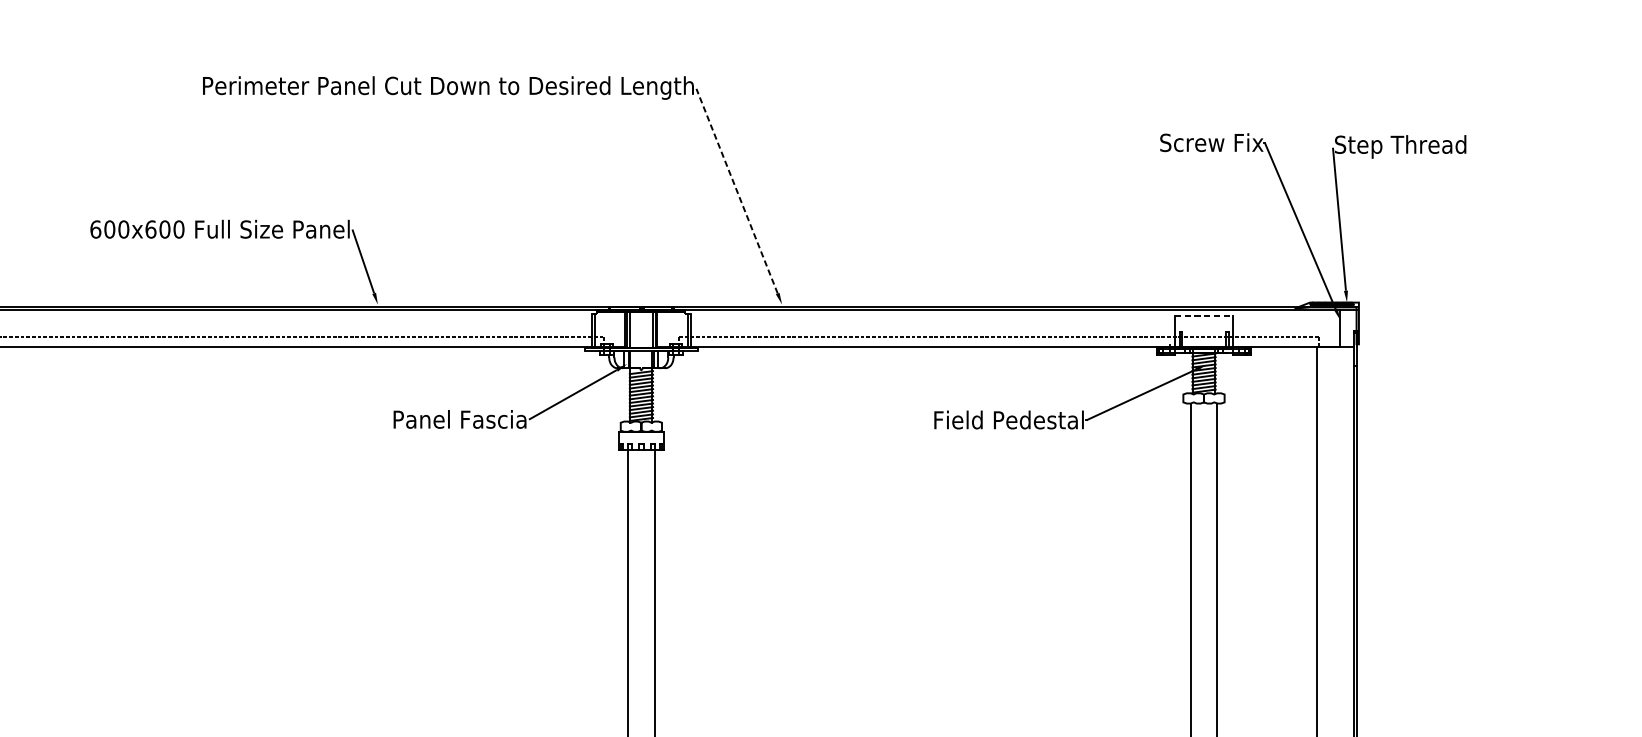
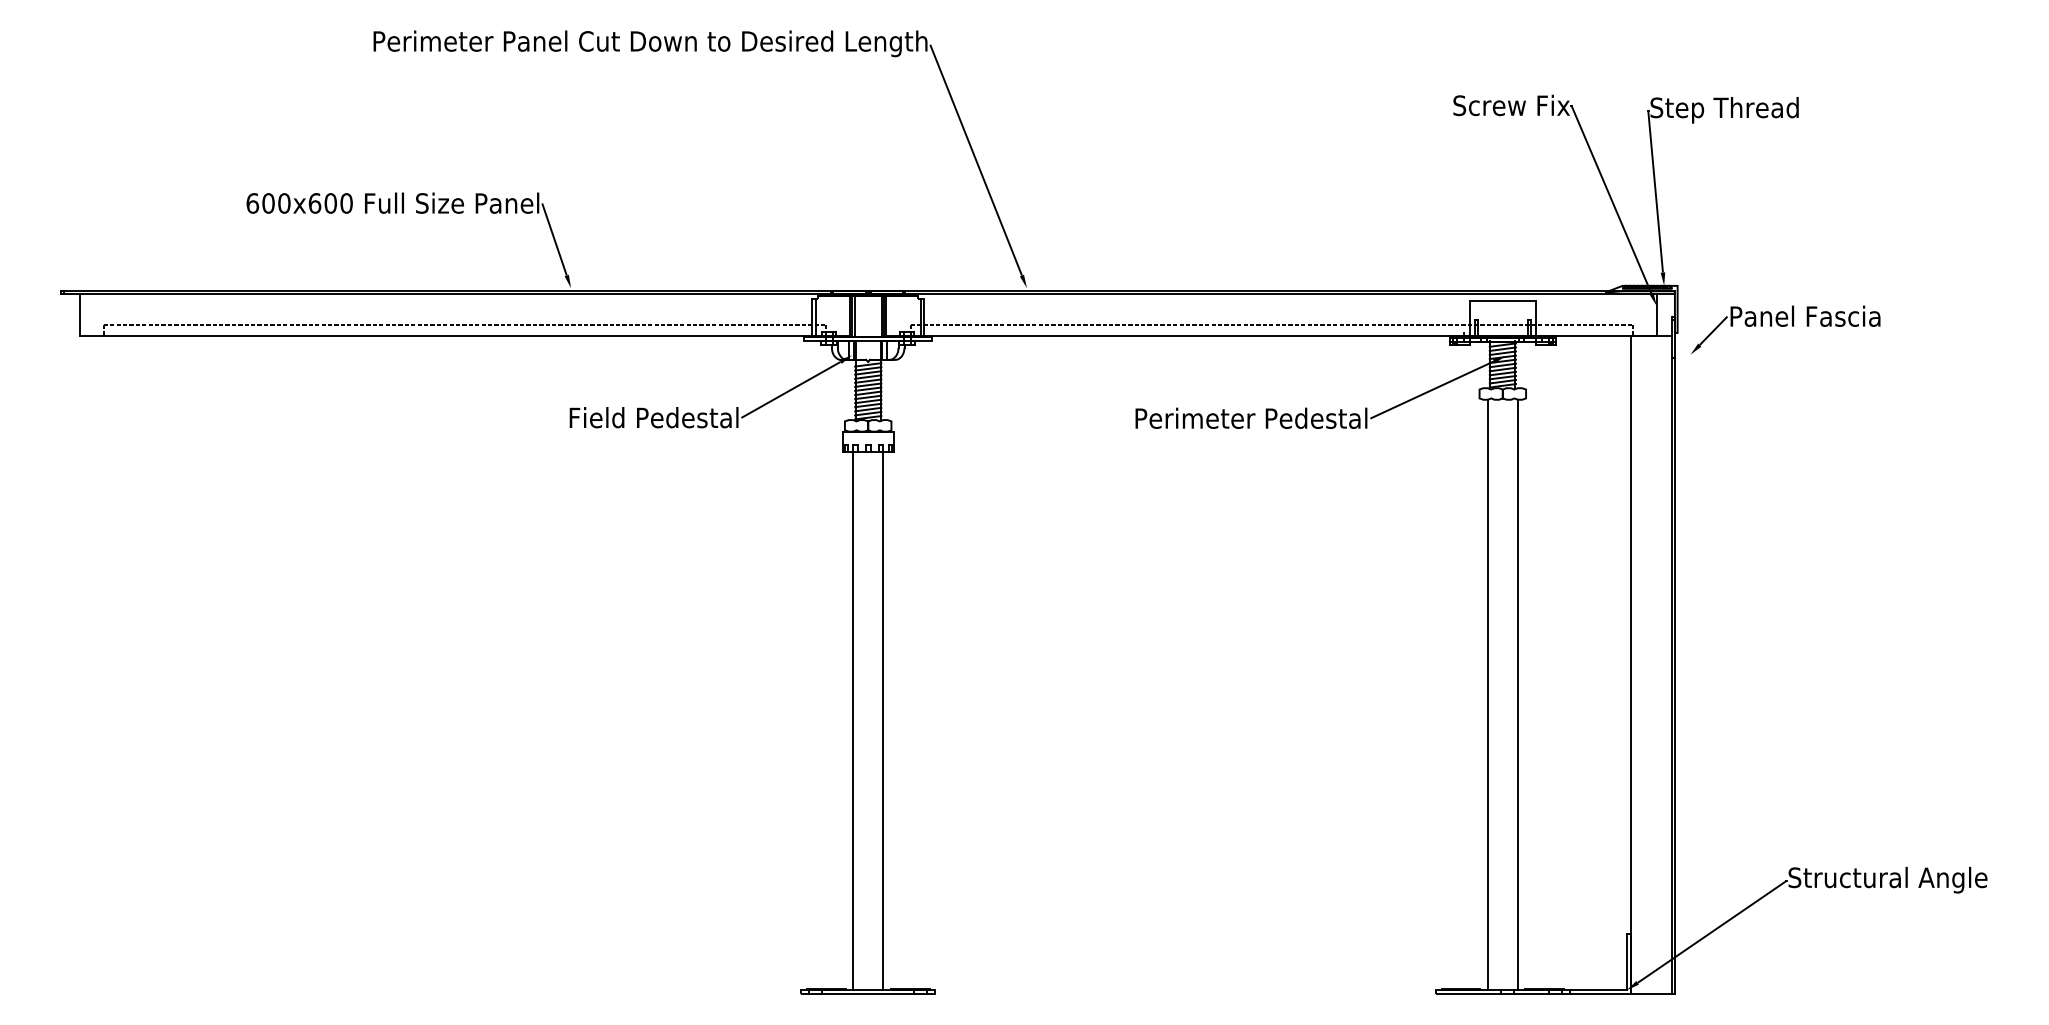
line: (736, 190) -> (975, 159), dashed -> solid
line: (1203, 315) -> (1502, 300), dashed -> solid
part: (1454, 341) -> (1785, 329), added
text: (451, 419) -> (653, 417), Panel Fascia -> Field Pedestal
text: (931, 419) -> (1195, 417), Field Pedestal -> Perimeter Pedestal

